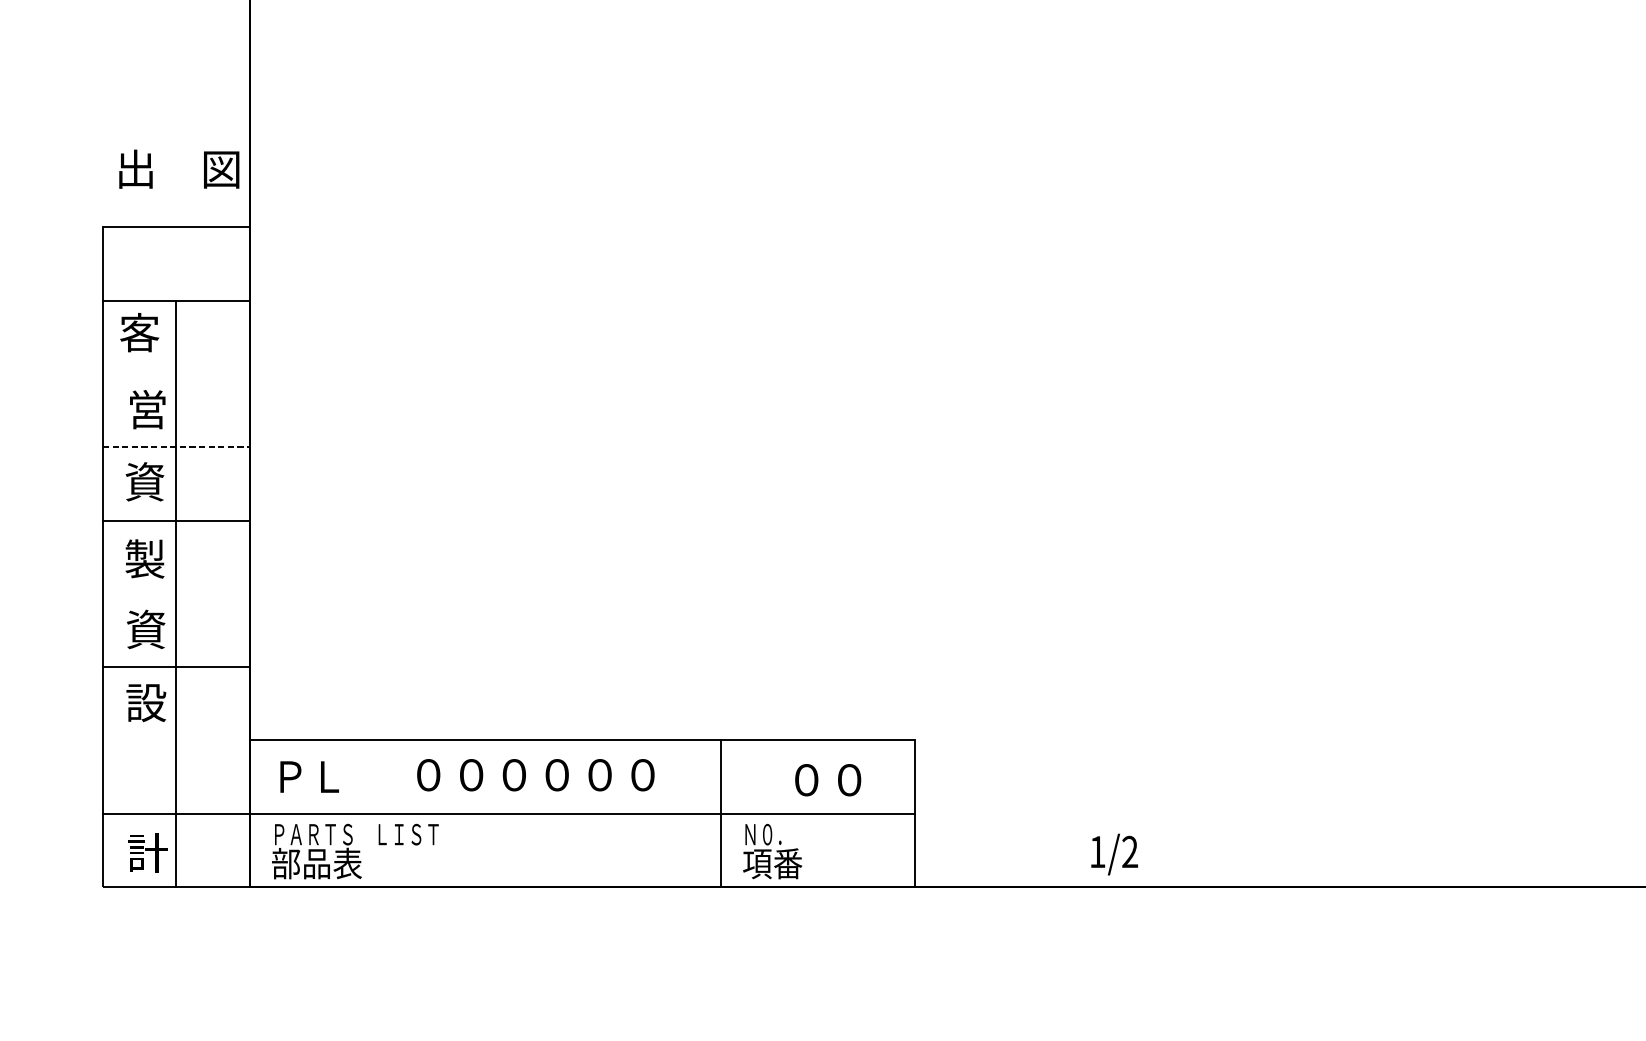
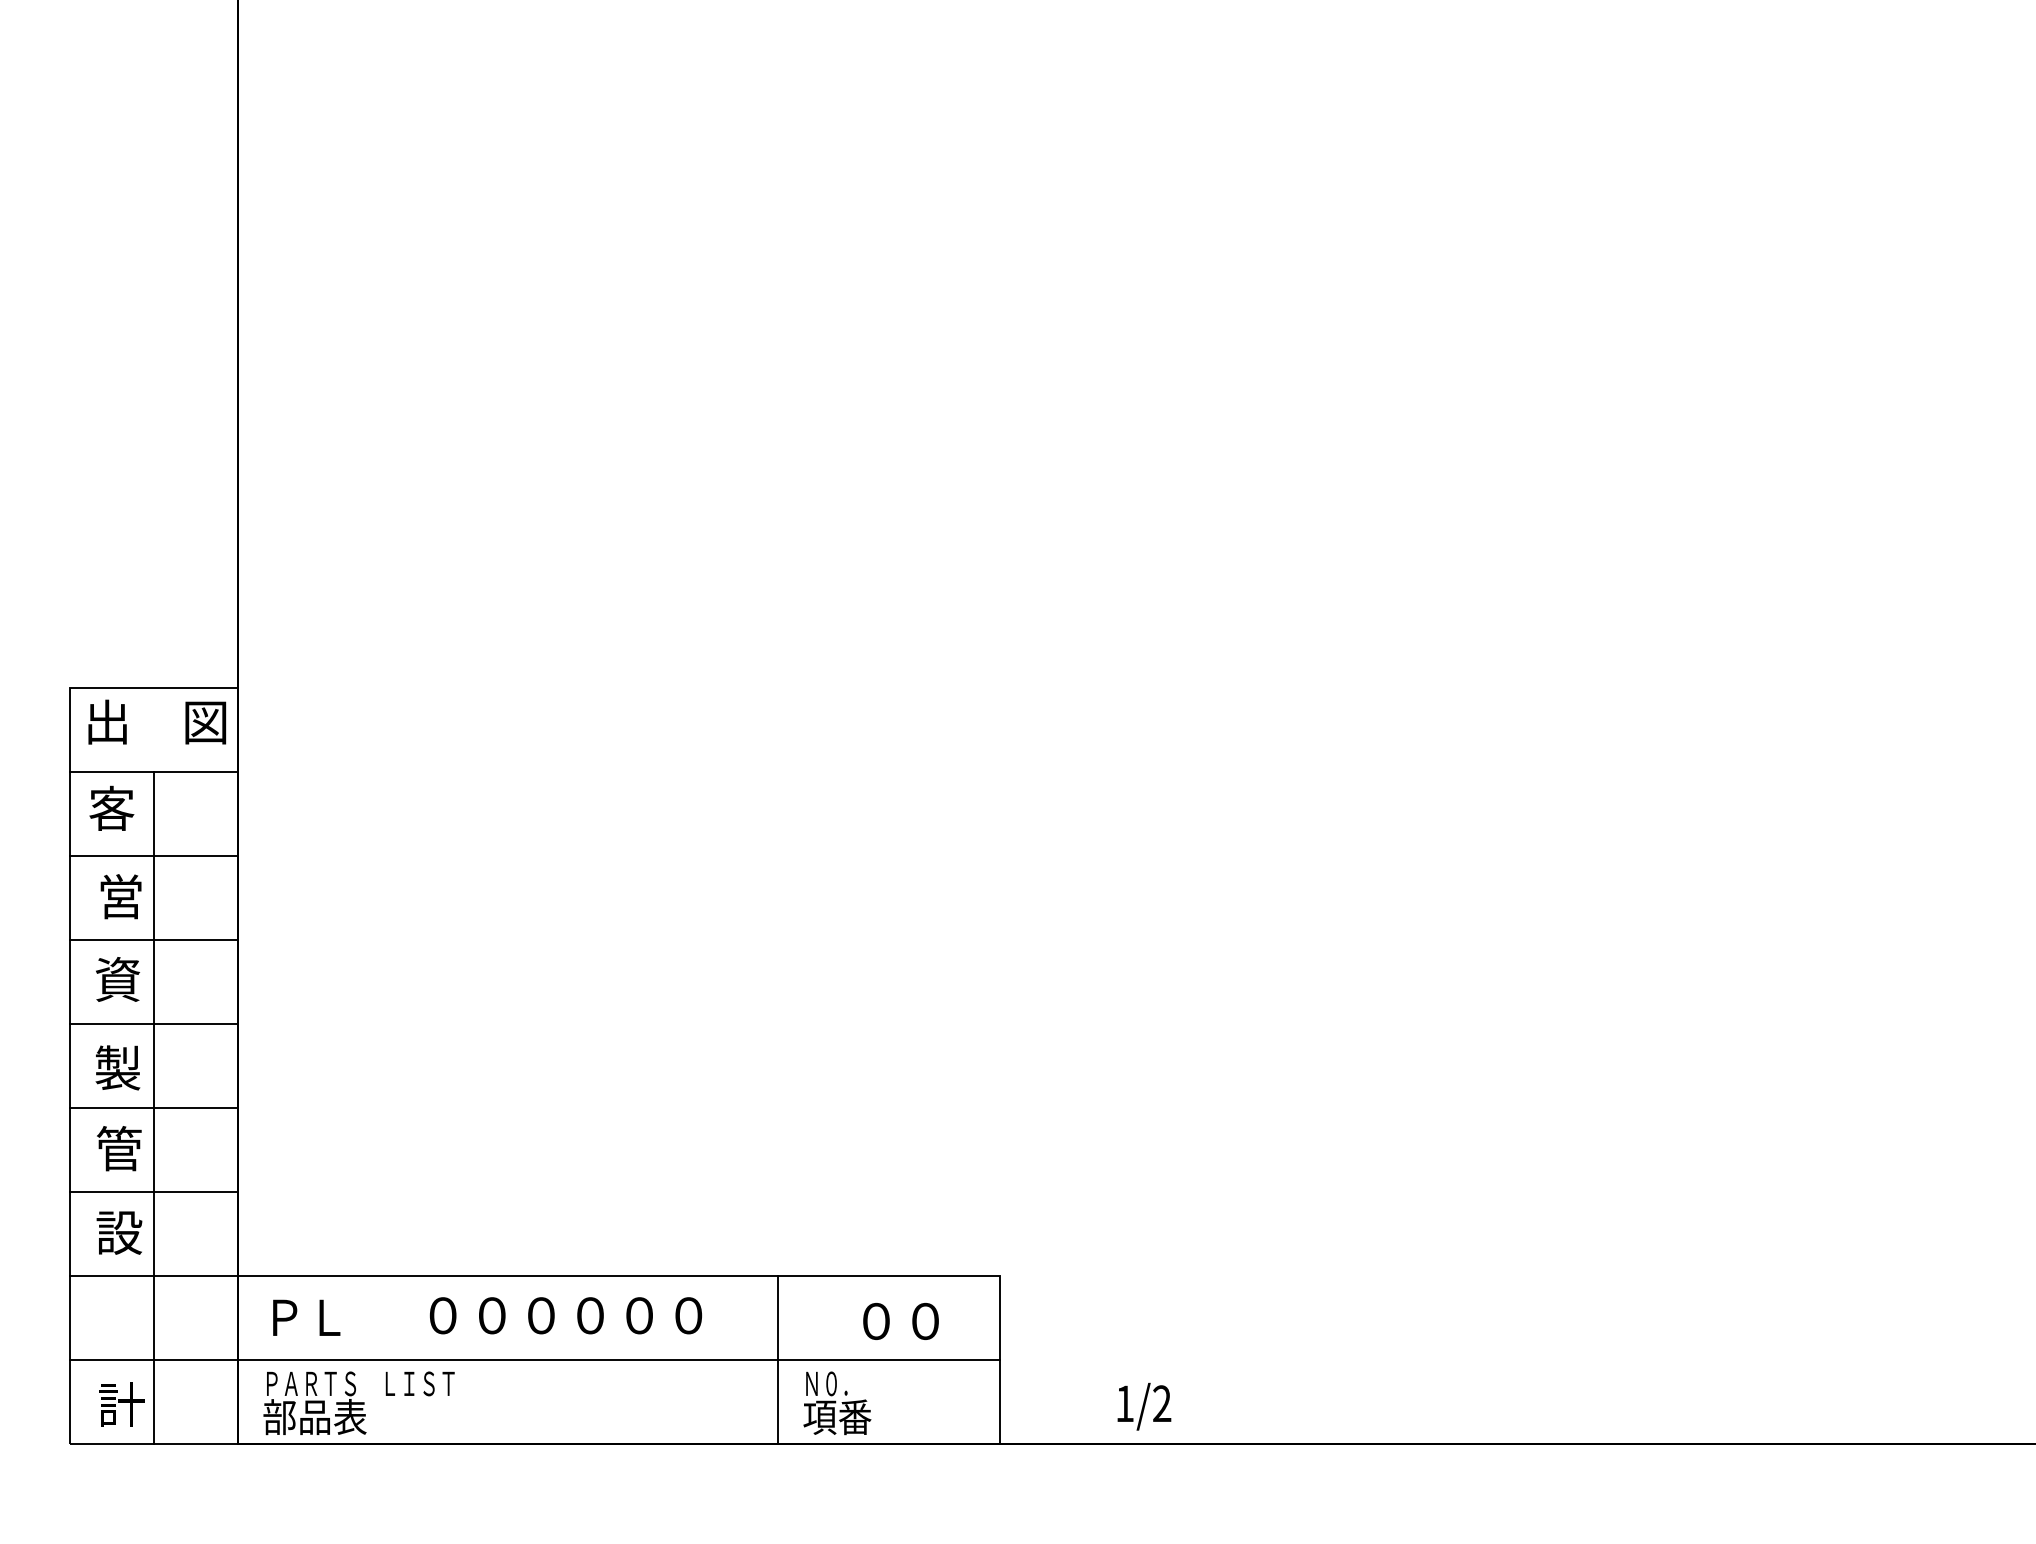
text: (179, 168) -> (157, 721), moved
line: (176, 373) -> (153, 855), added
line: (176, 446) -> (154, 939), dashed -> solid
line: (176, 593) -> (153, 1107), added
text: (146, 629) -> (119, 1148), 資 -> 管
line: (176, 740) -> (153, 1275), added
text: (1114, 854) -> (1144, 1406), moved

